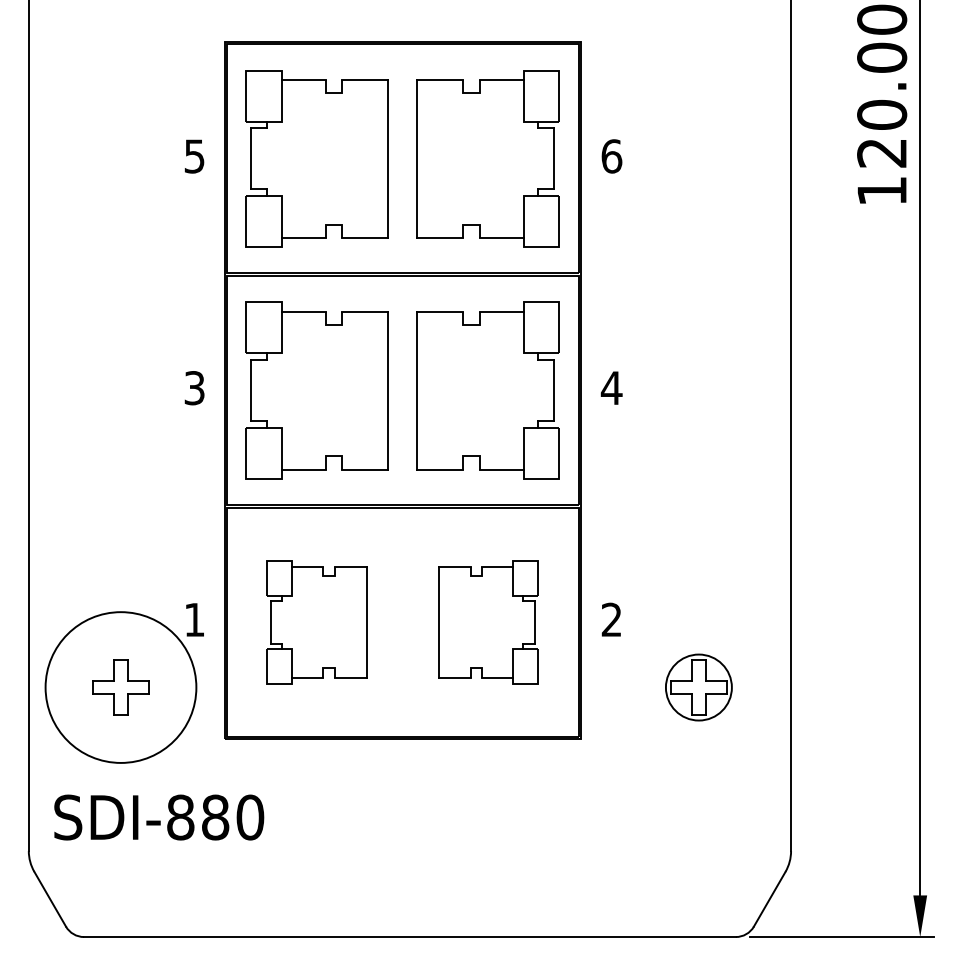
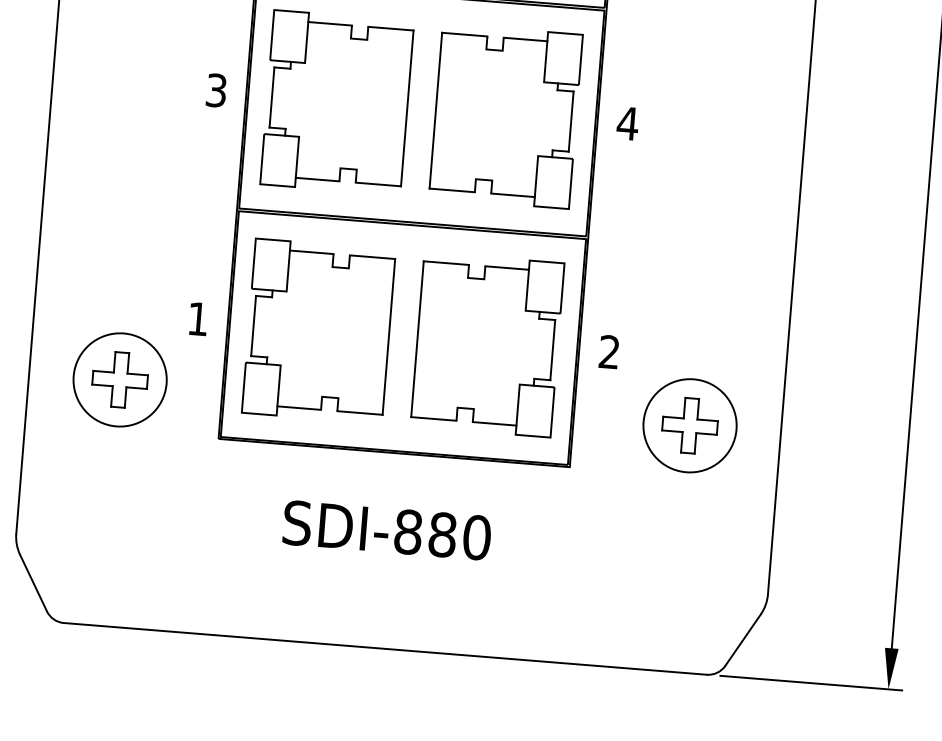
part: (316, 622) -> (318, 331), size x1.43
part: (487, 622) -> (486, 344), size x1.43
circle: (120, 687) -> (119, 379), size x0.62
circle: (698, 687) -> (689, 425), size x1.43
text: (159, 817) -> (387, 530), moved

